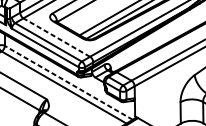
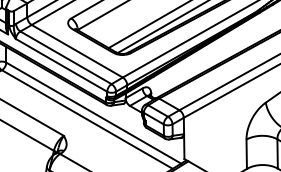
line: (56, 37) -> (77, 51), dashed -> solid
line: (68, 83) -> (93, 113), dashed -> solid

